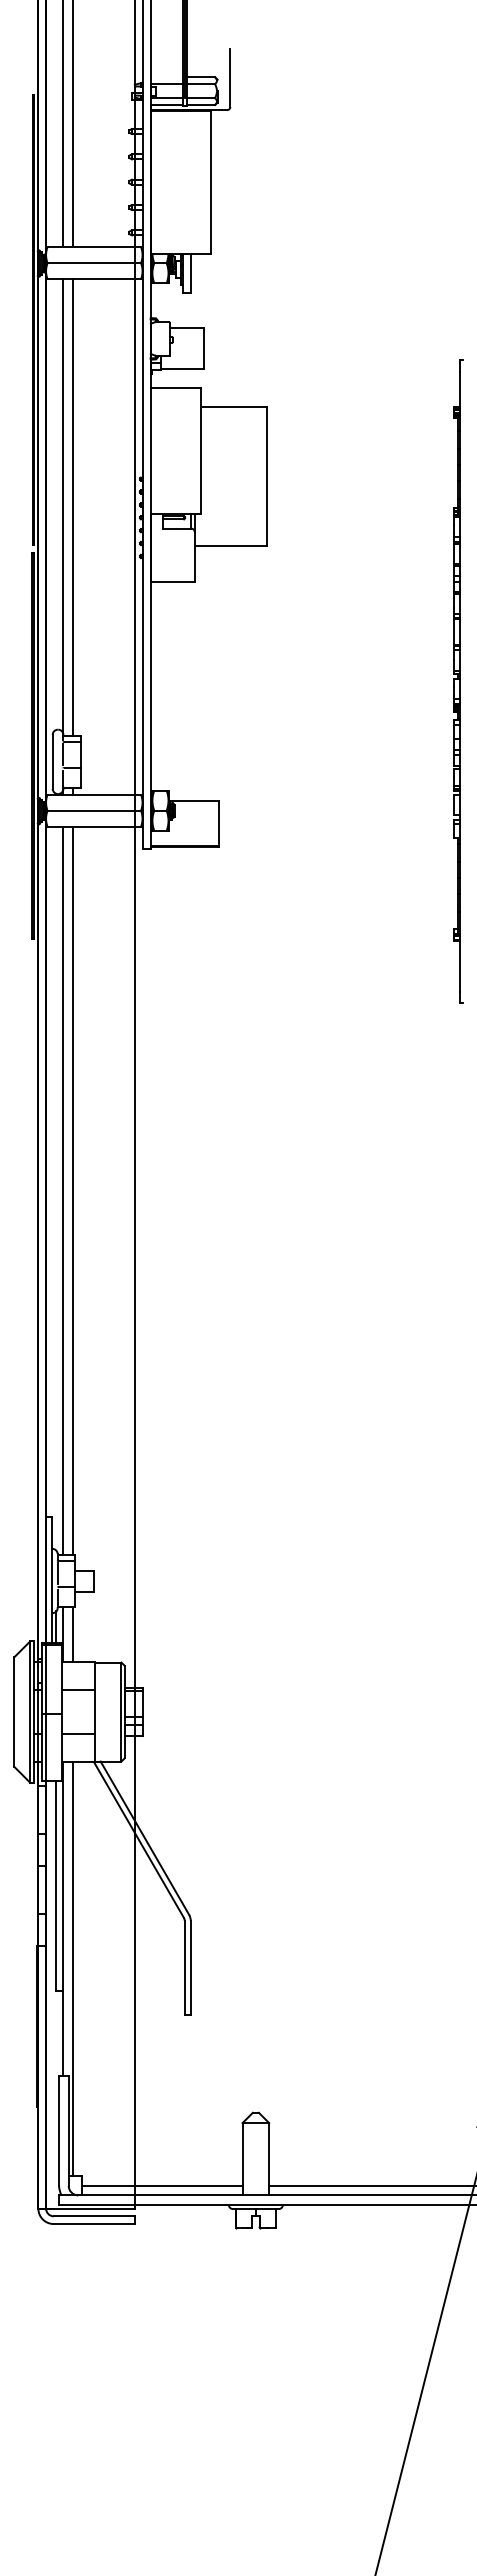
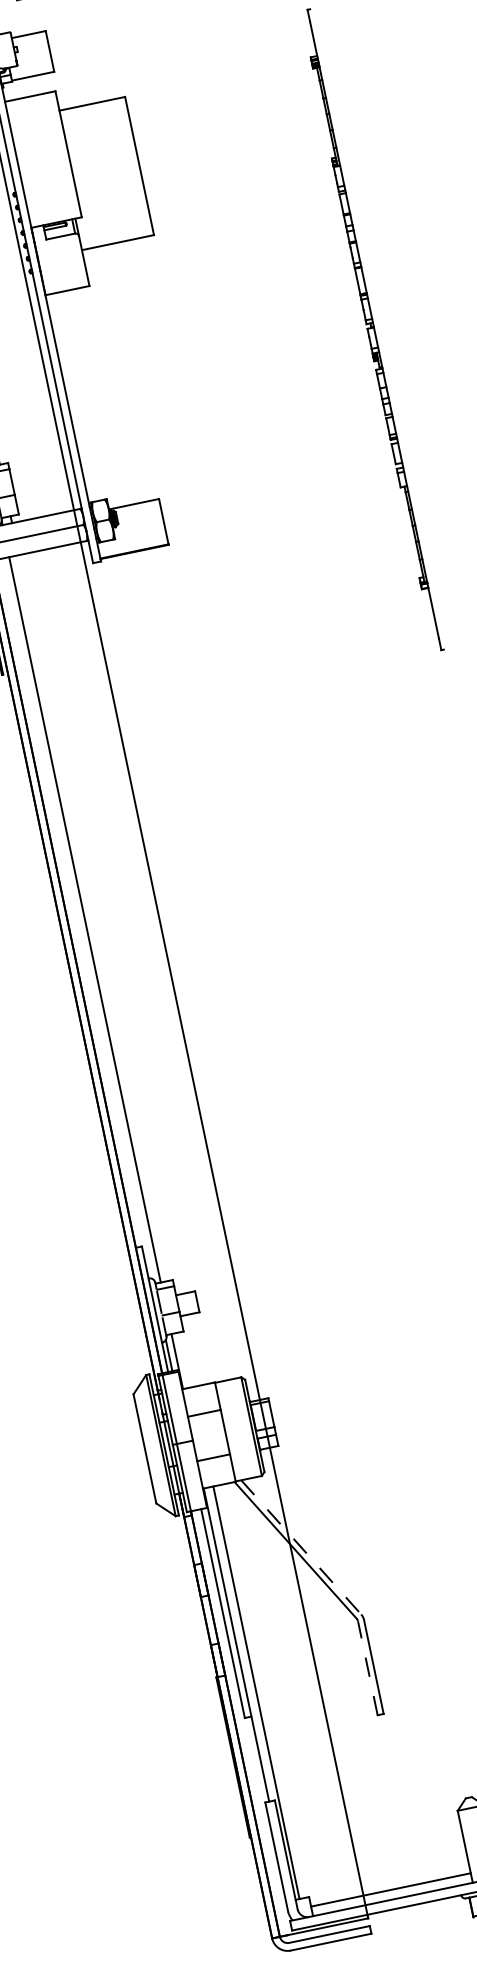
line: (72, 1190) -> (94, 917), removed
line: (72, 1634) -> (186, 1359), removed
line: (145, 1838) -> (301, 1547), solid -> dashed
line: (184, 1967) -> (367, 1667), solid -> dashed

